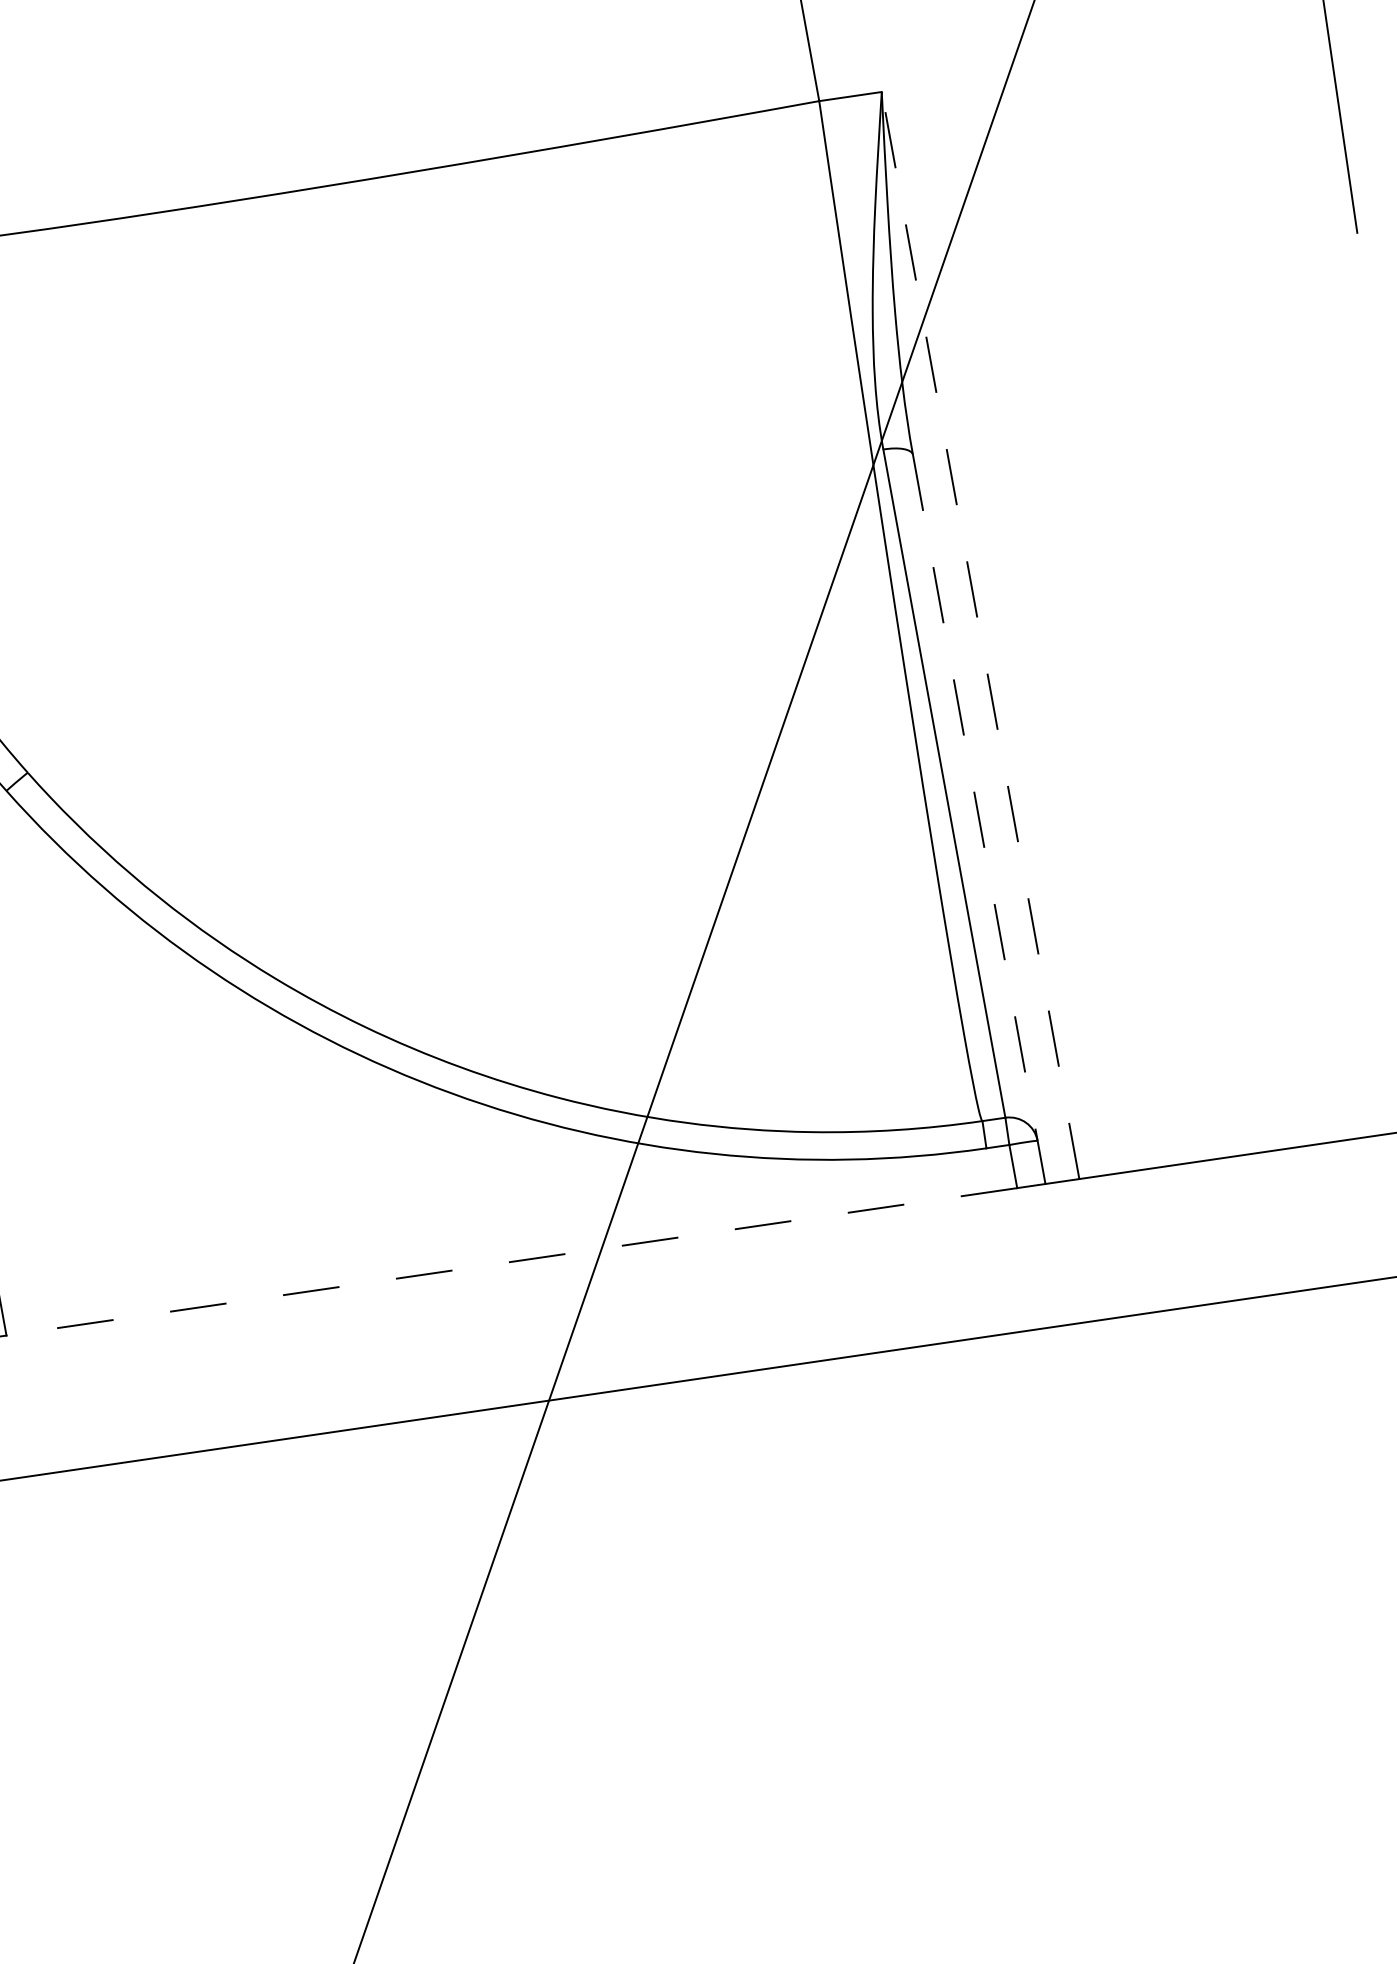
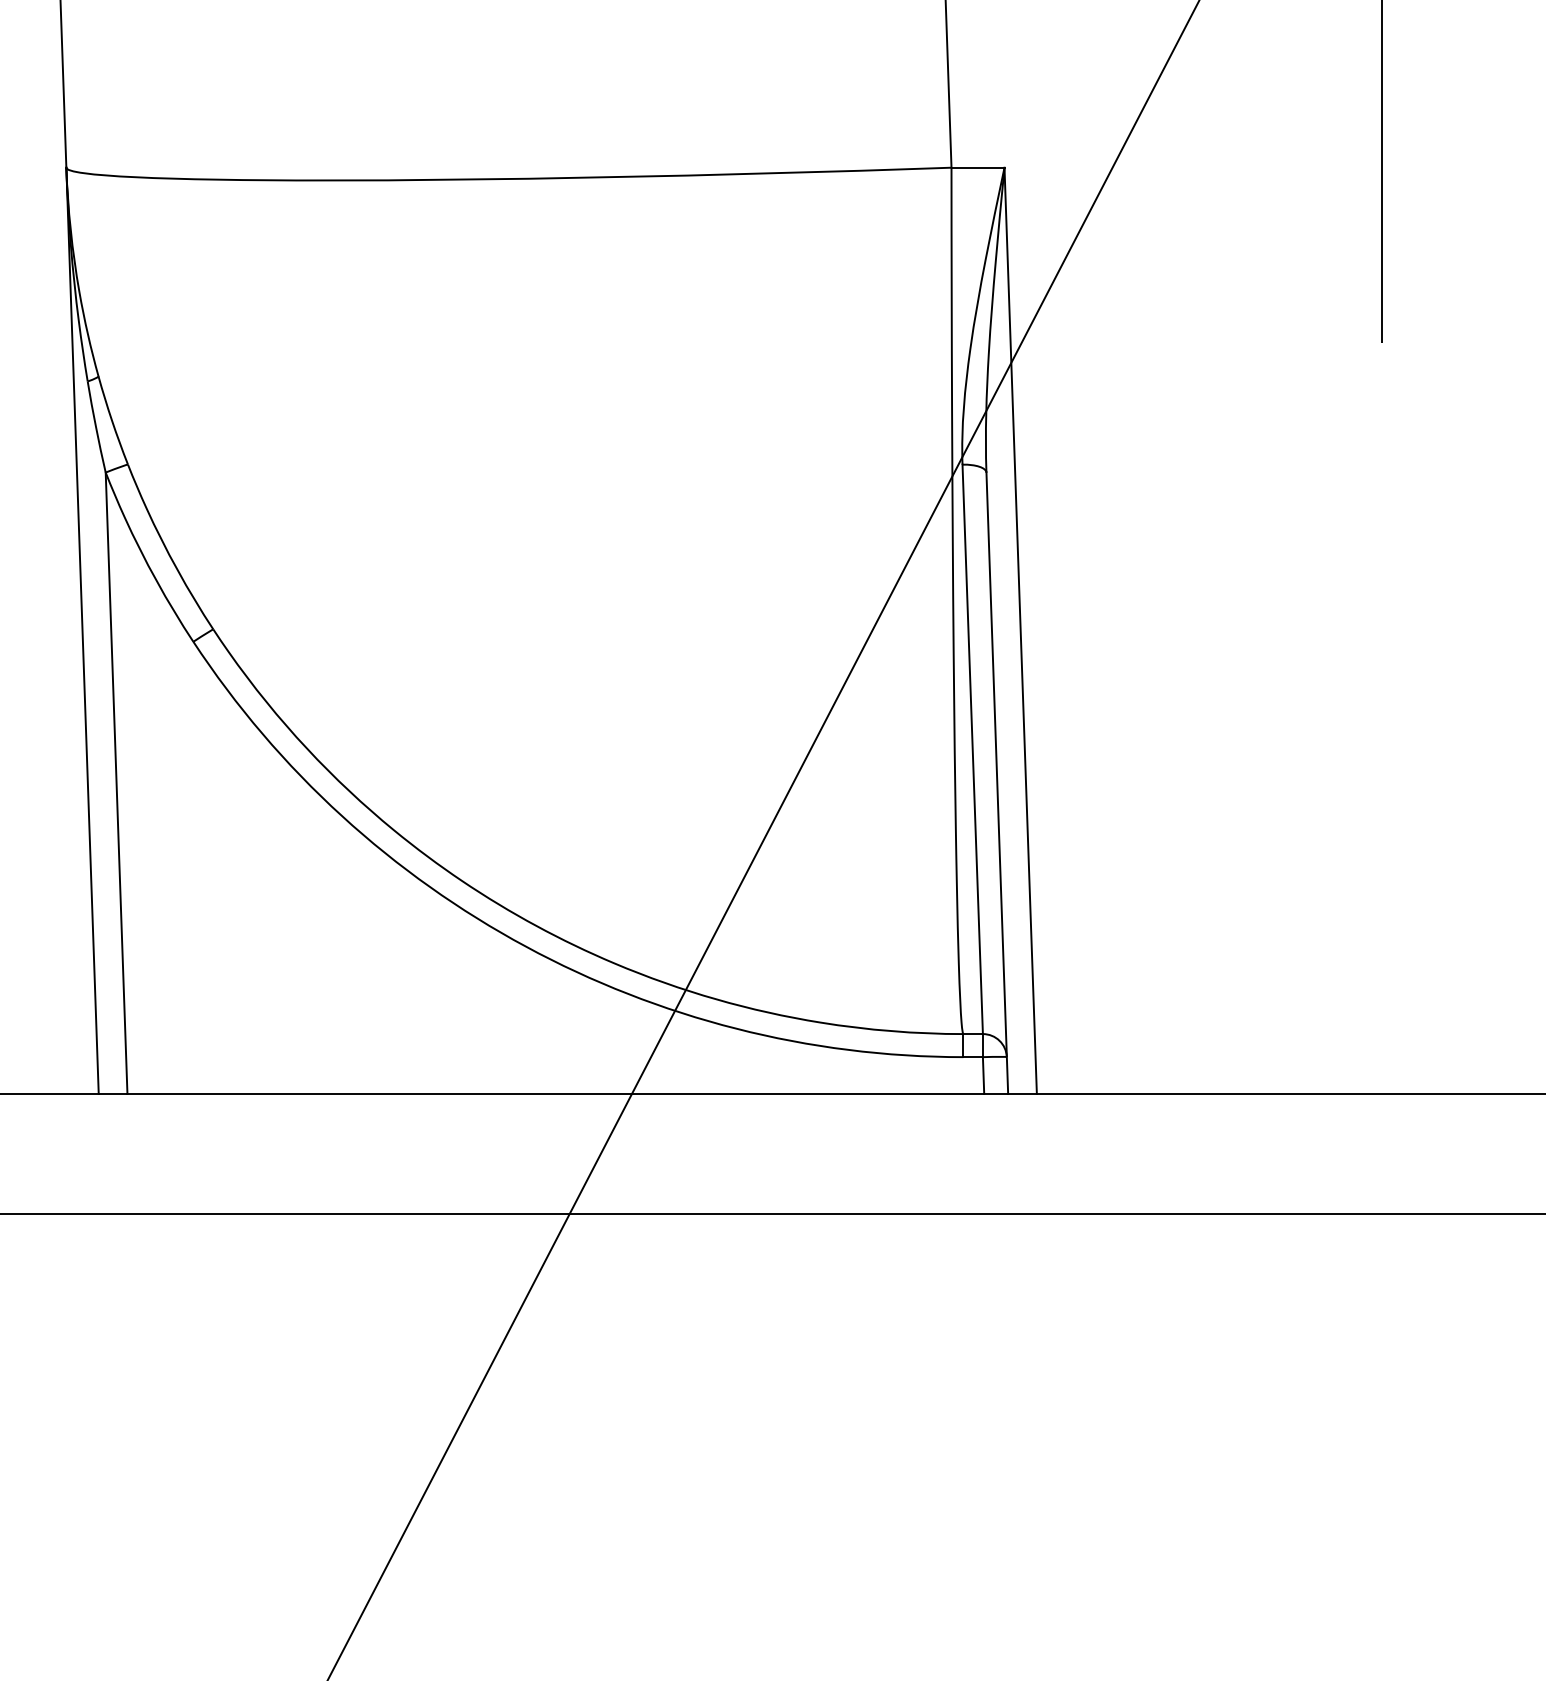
line: (980, 635) -> (1020, 630), dashed -> solid
line: (979, 819) -> (997, 783), dashed -> solid
line: (511, 1261) -> (555, 1093), dashed -> solid

